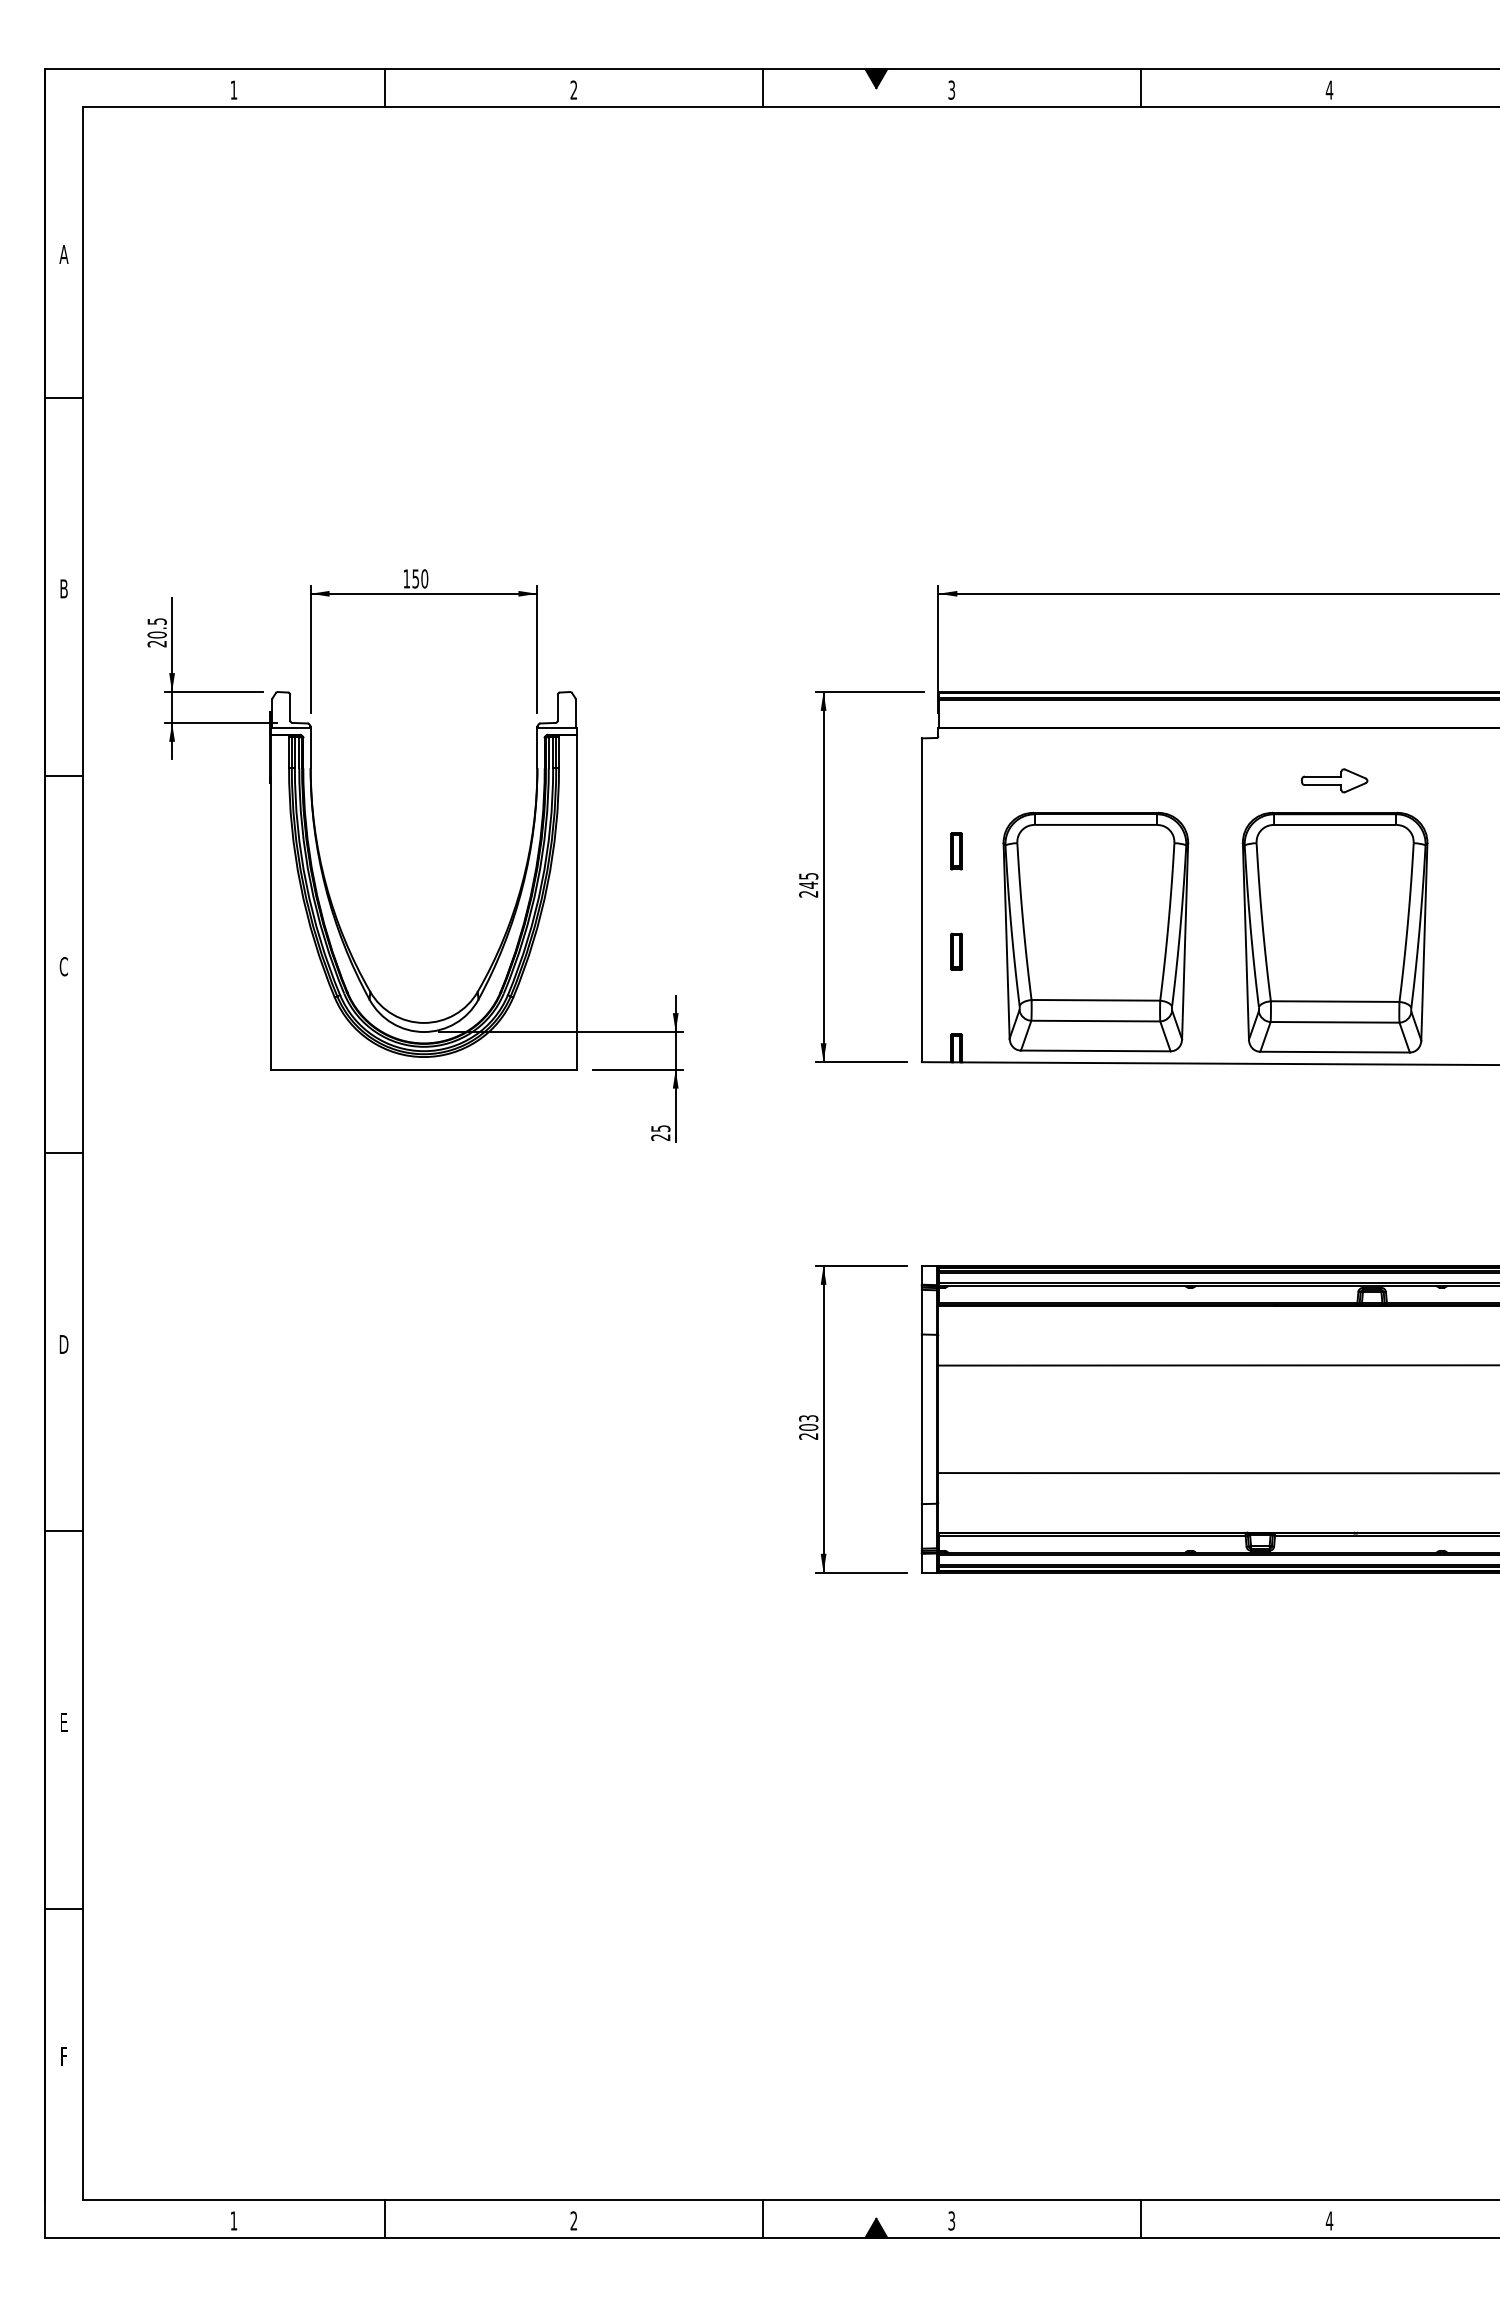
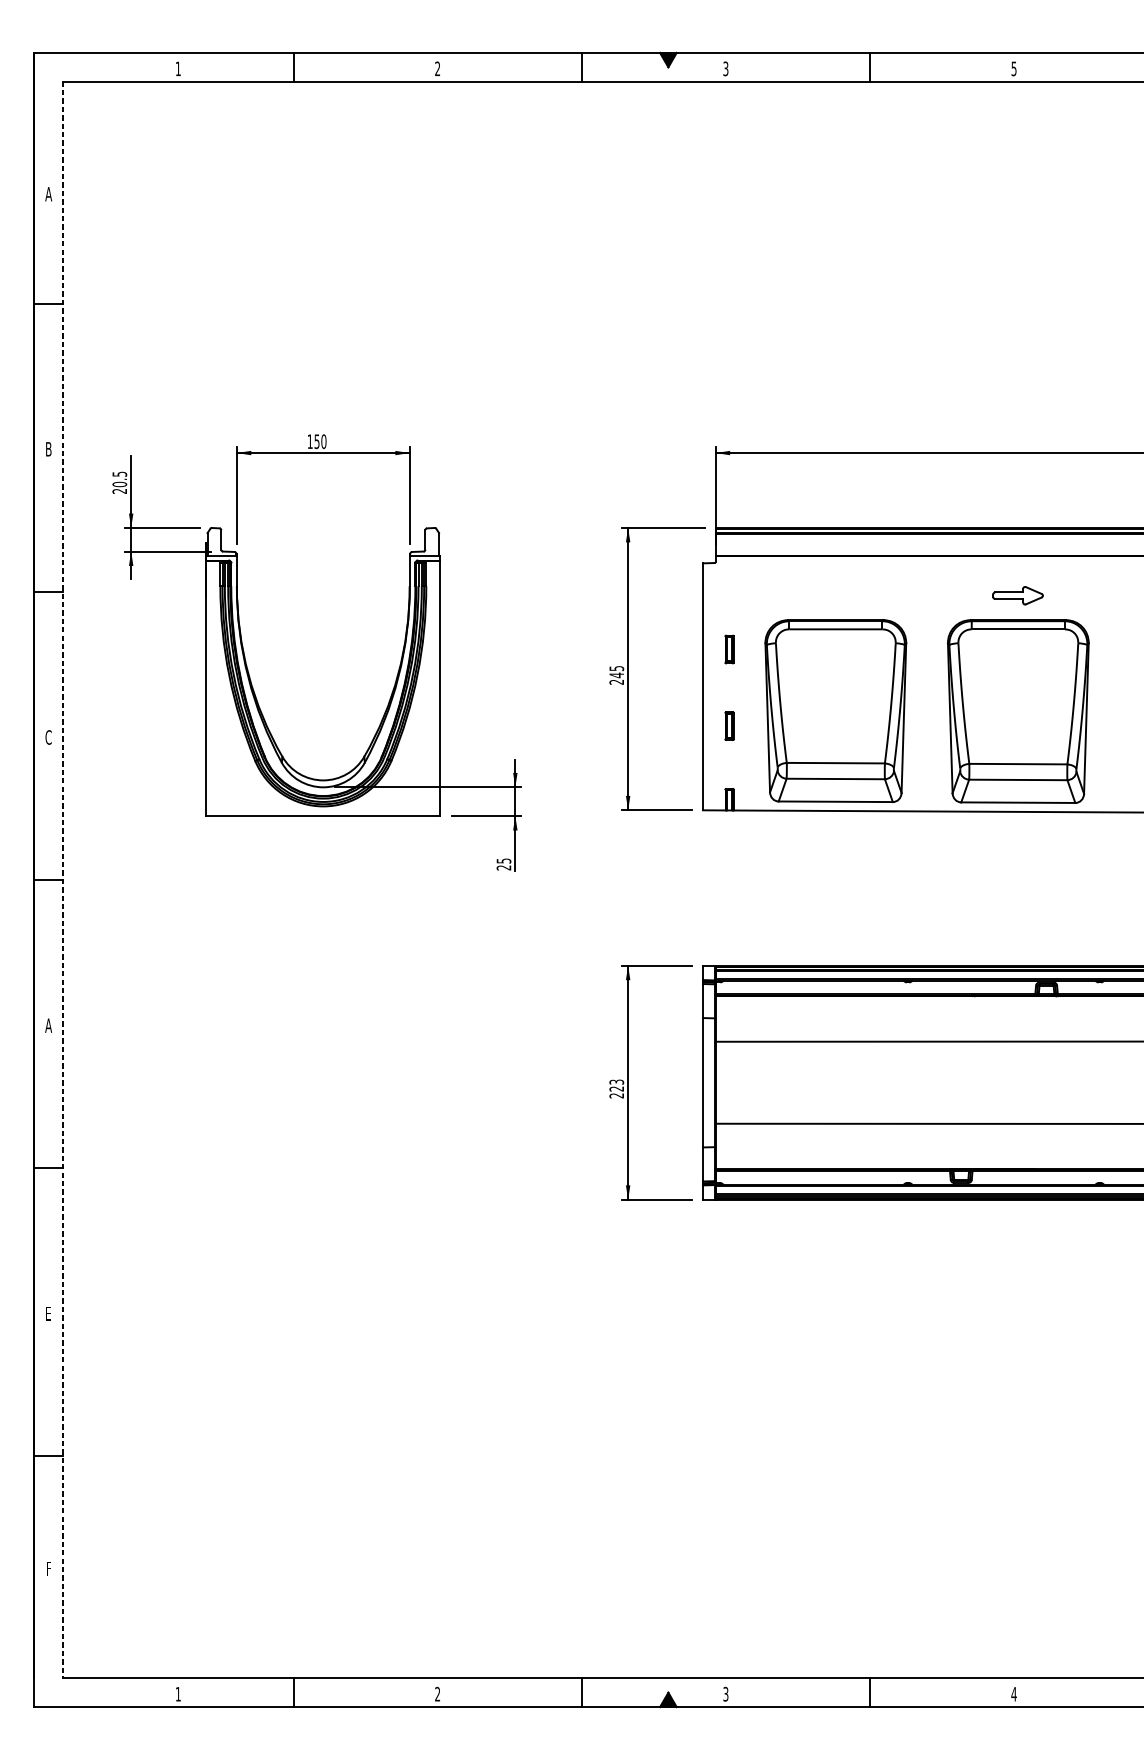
text: (1329, 89) -> (1014, 68), 4 -> 5
line: (82, 1153) -> (62, 880), solid -> dashed
text: (63, 1344) -> (48, 1025), D -> A
text: (808, 1427) -> (616, 1089), 203 -> 223

